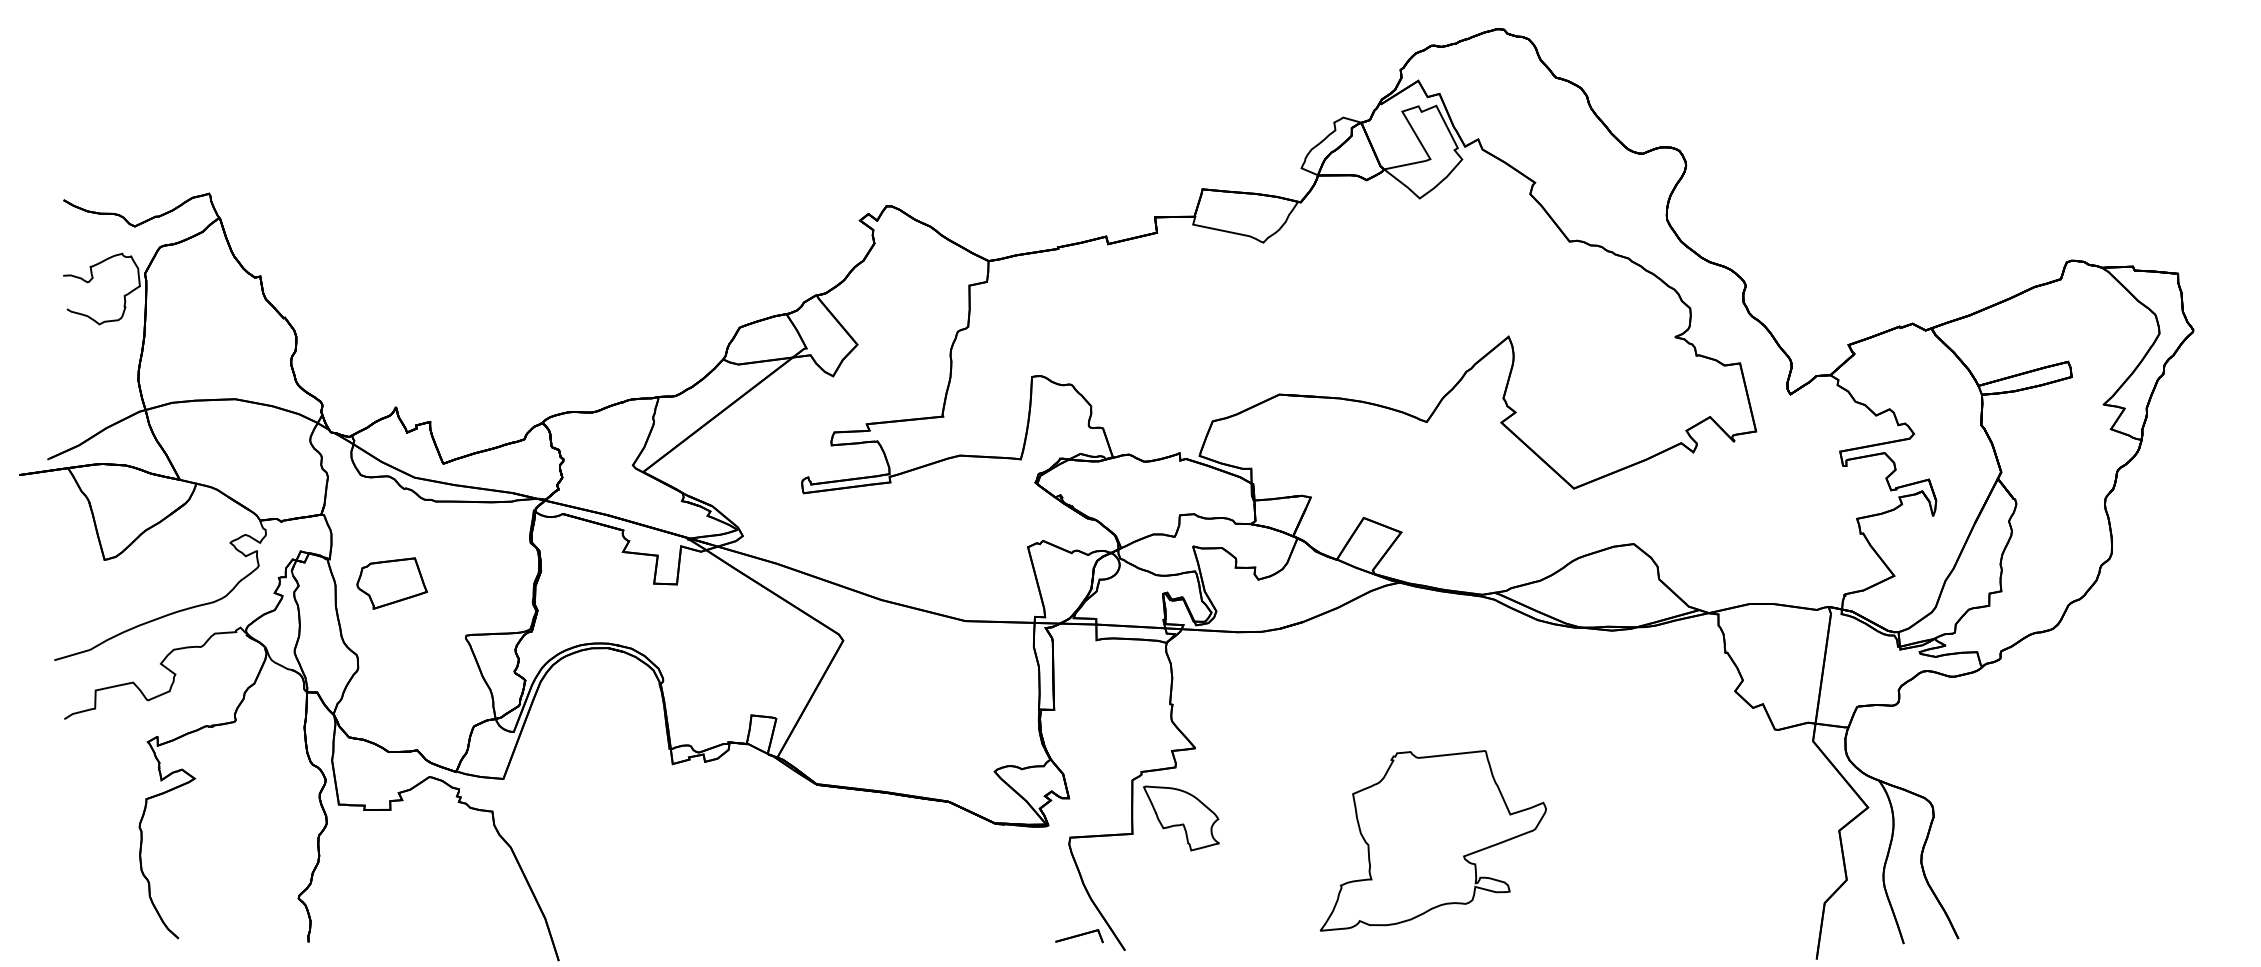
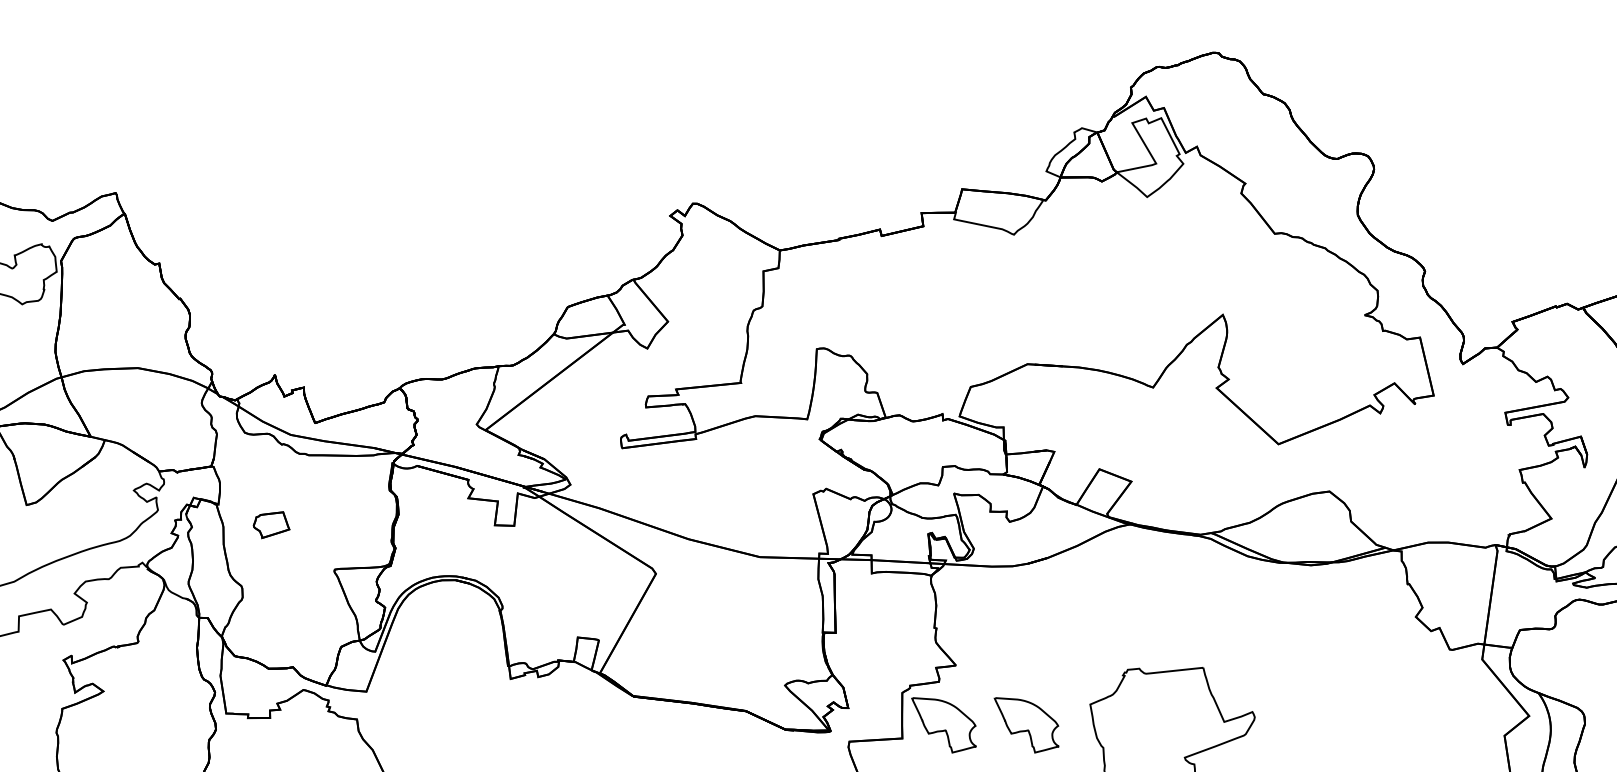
part: (391, 583) -> (271, 525), size x0.6
part: (1277, 818) -> (1025, 725), added

